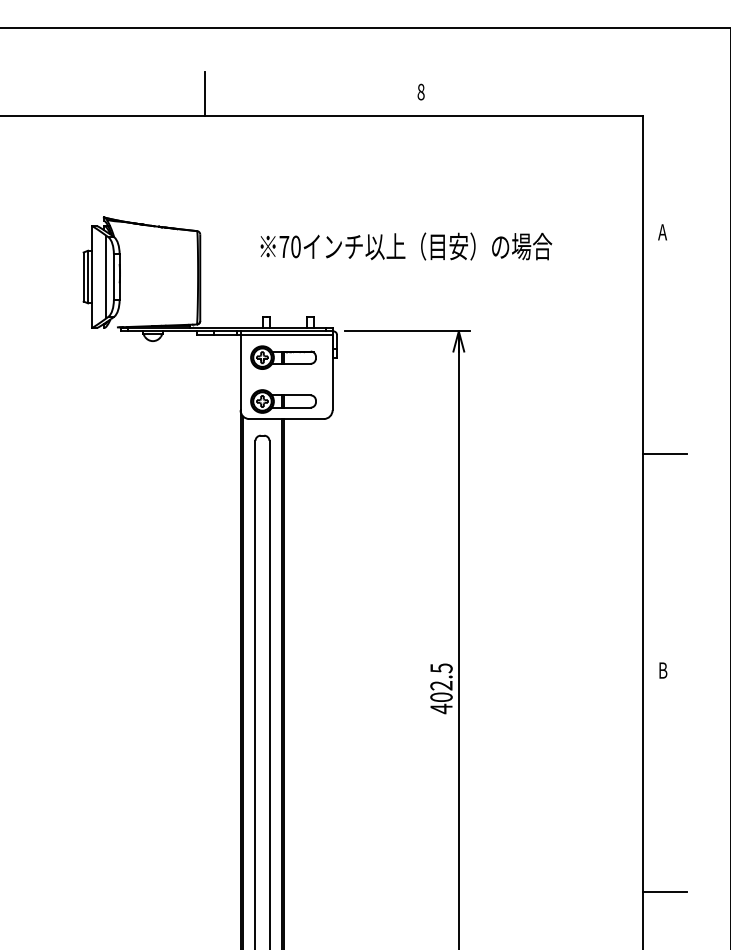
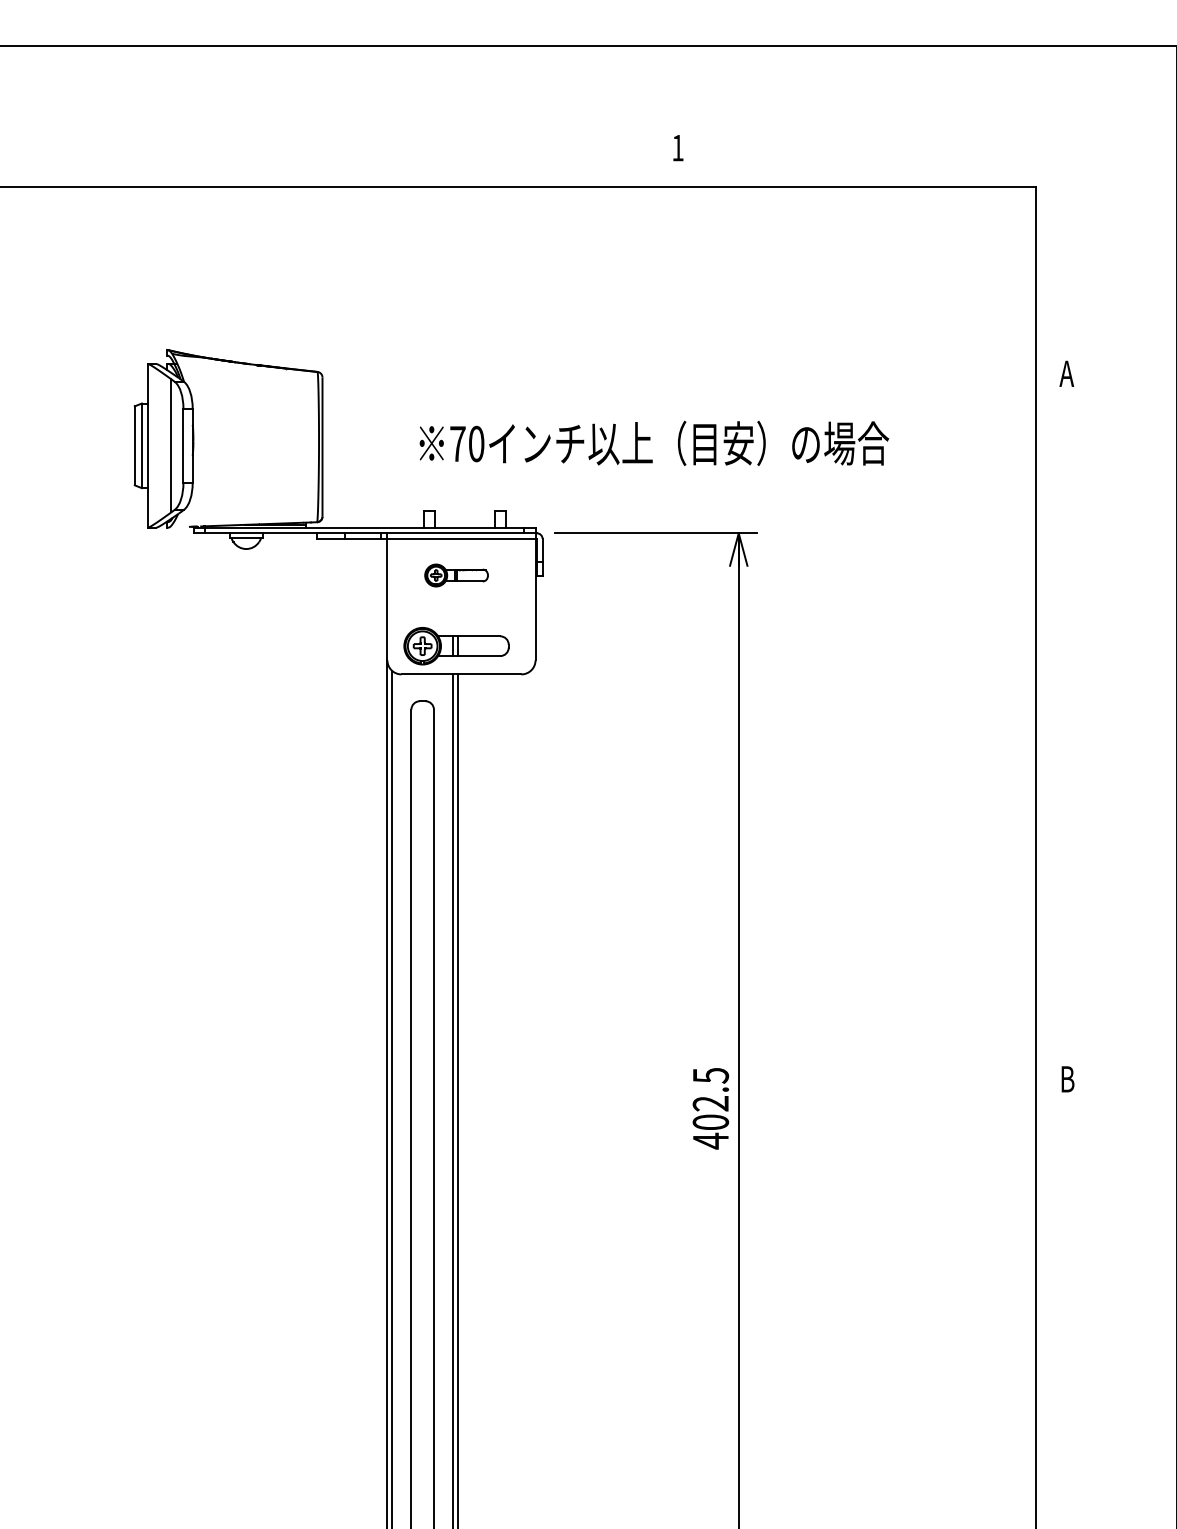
text: (420, 91) -> (677, 147), 8 -> 1
line: (205, 94) -> (330, 151), removed
text: (406, 246) -> (654, 443), moved
part: (283, 357) -> (456, 575), size x0.6
line: (665, 453) -> (1071, 729), removed
line: (665, 891) -> (1071, 1434), removed

